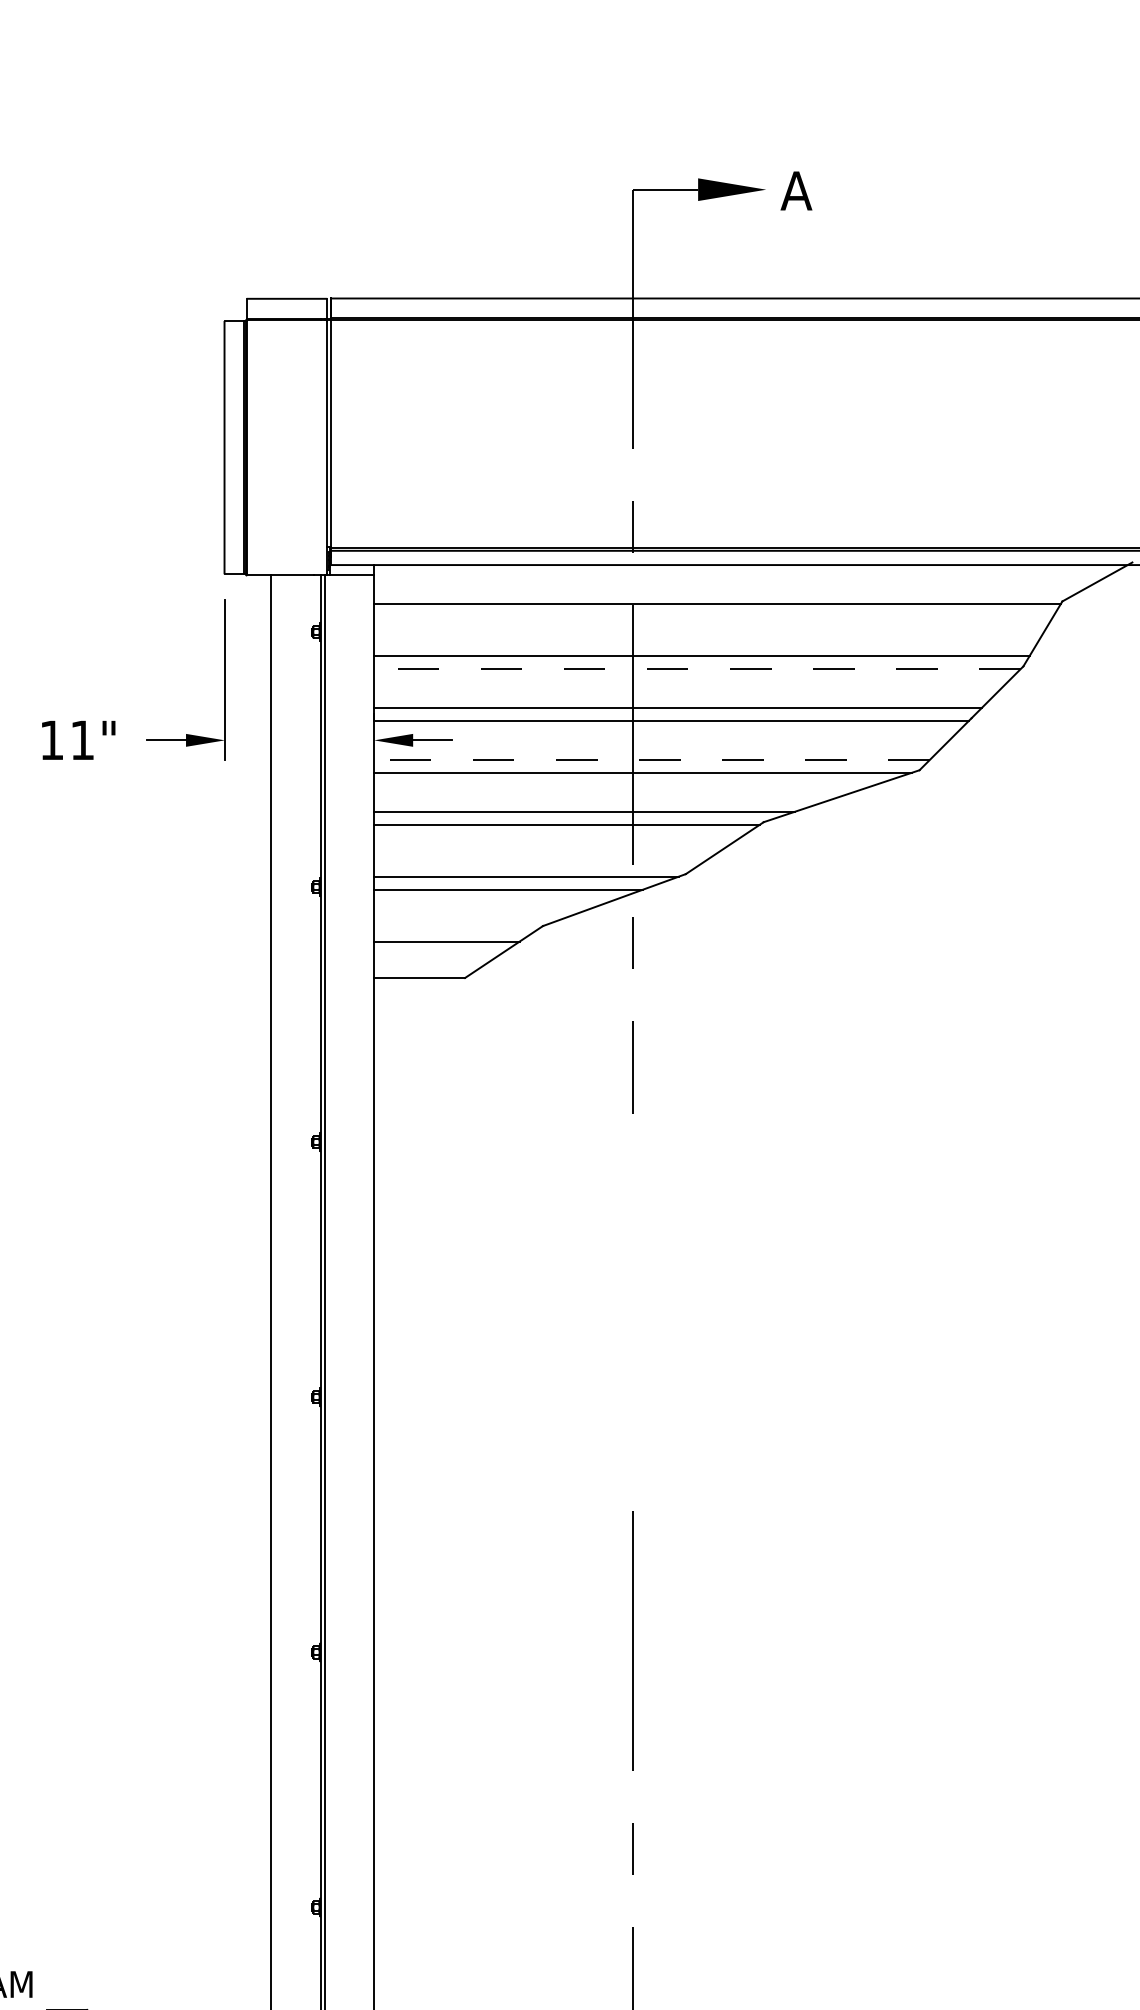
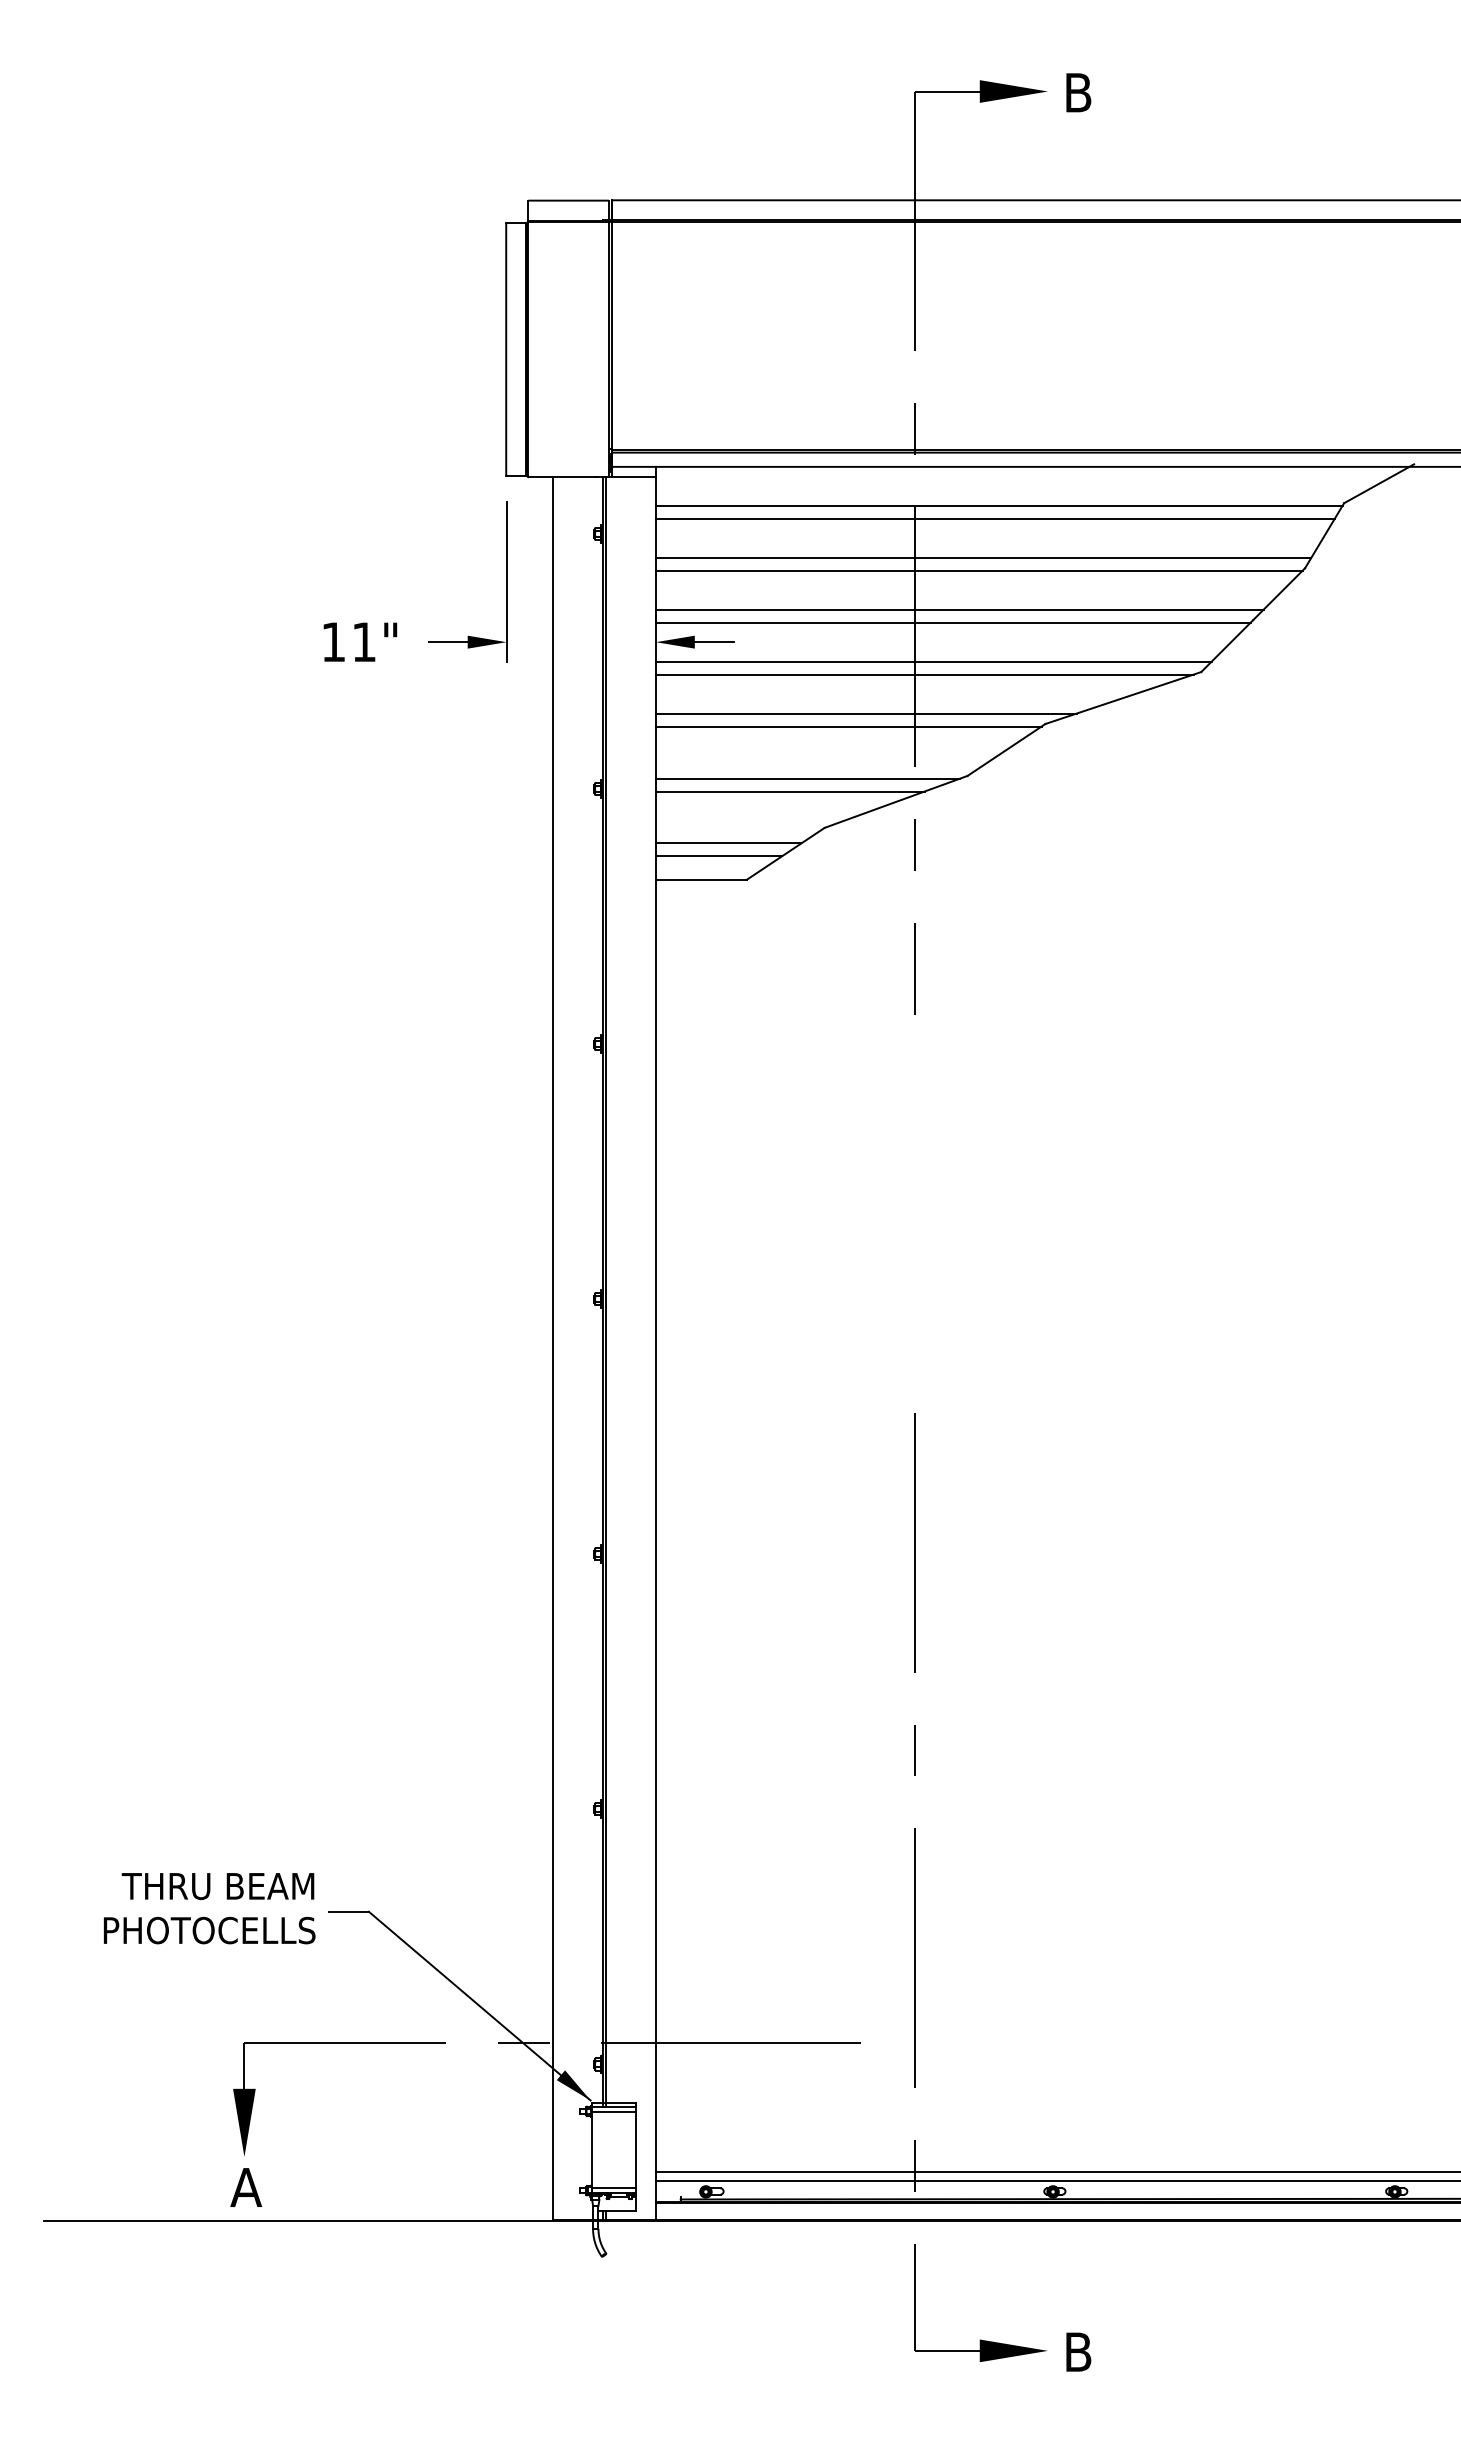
text: (795, 190) -> (1077, 92), A -> B
line: (712, 616) -> (994, 518), added
line: (696, 668) -> (978, 570), dashed -> solid
line: (651, 759) -> (933, 661), dashed -> solid
line: (436, 954) -> (718, 856), added

